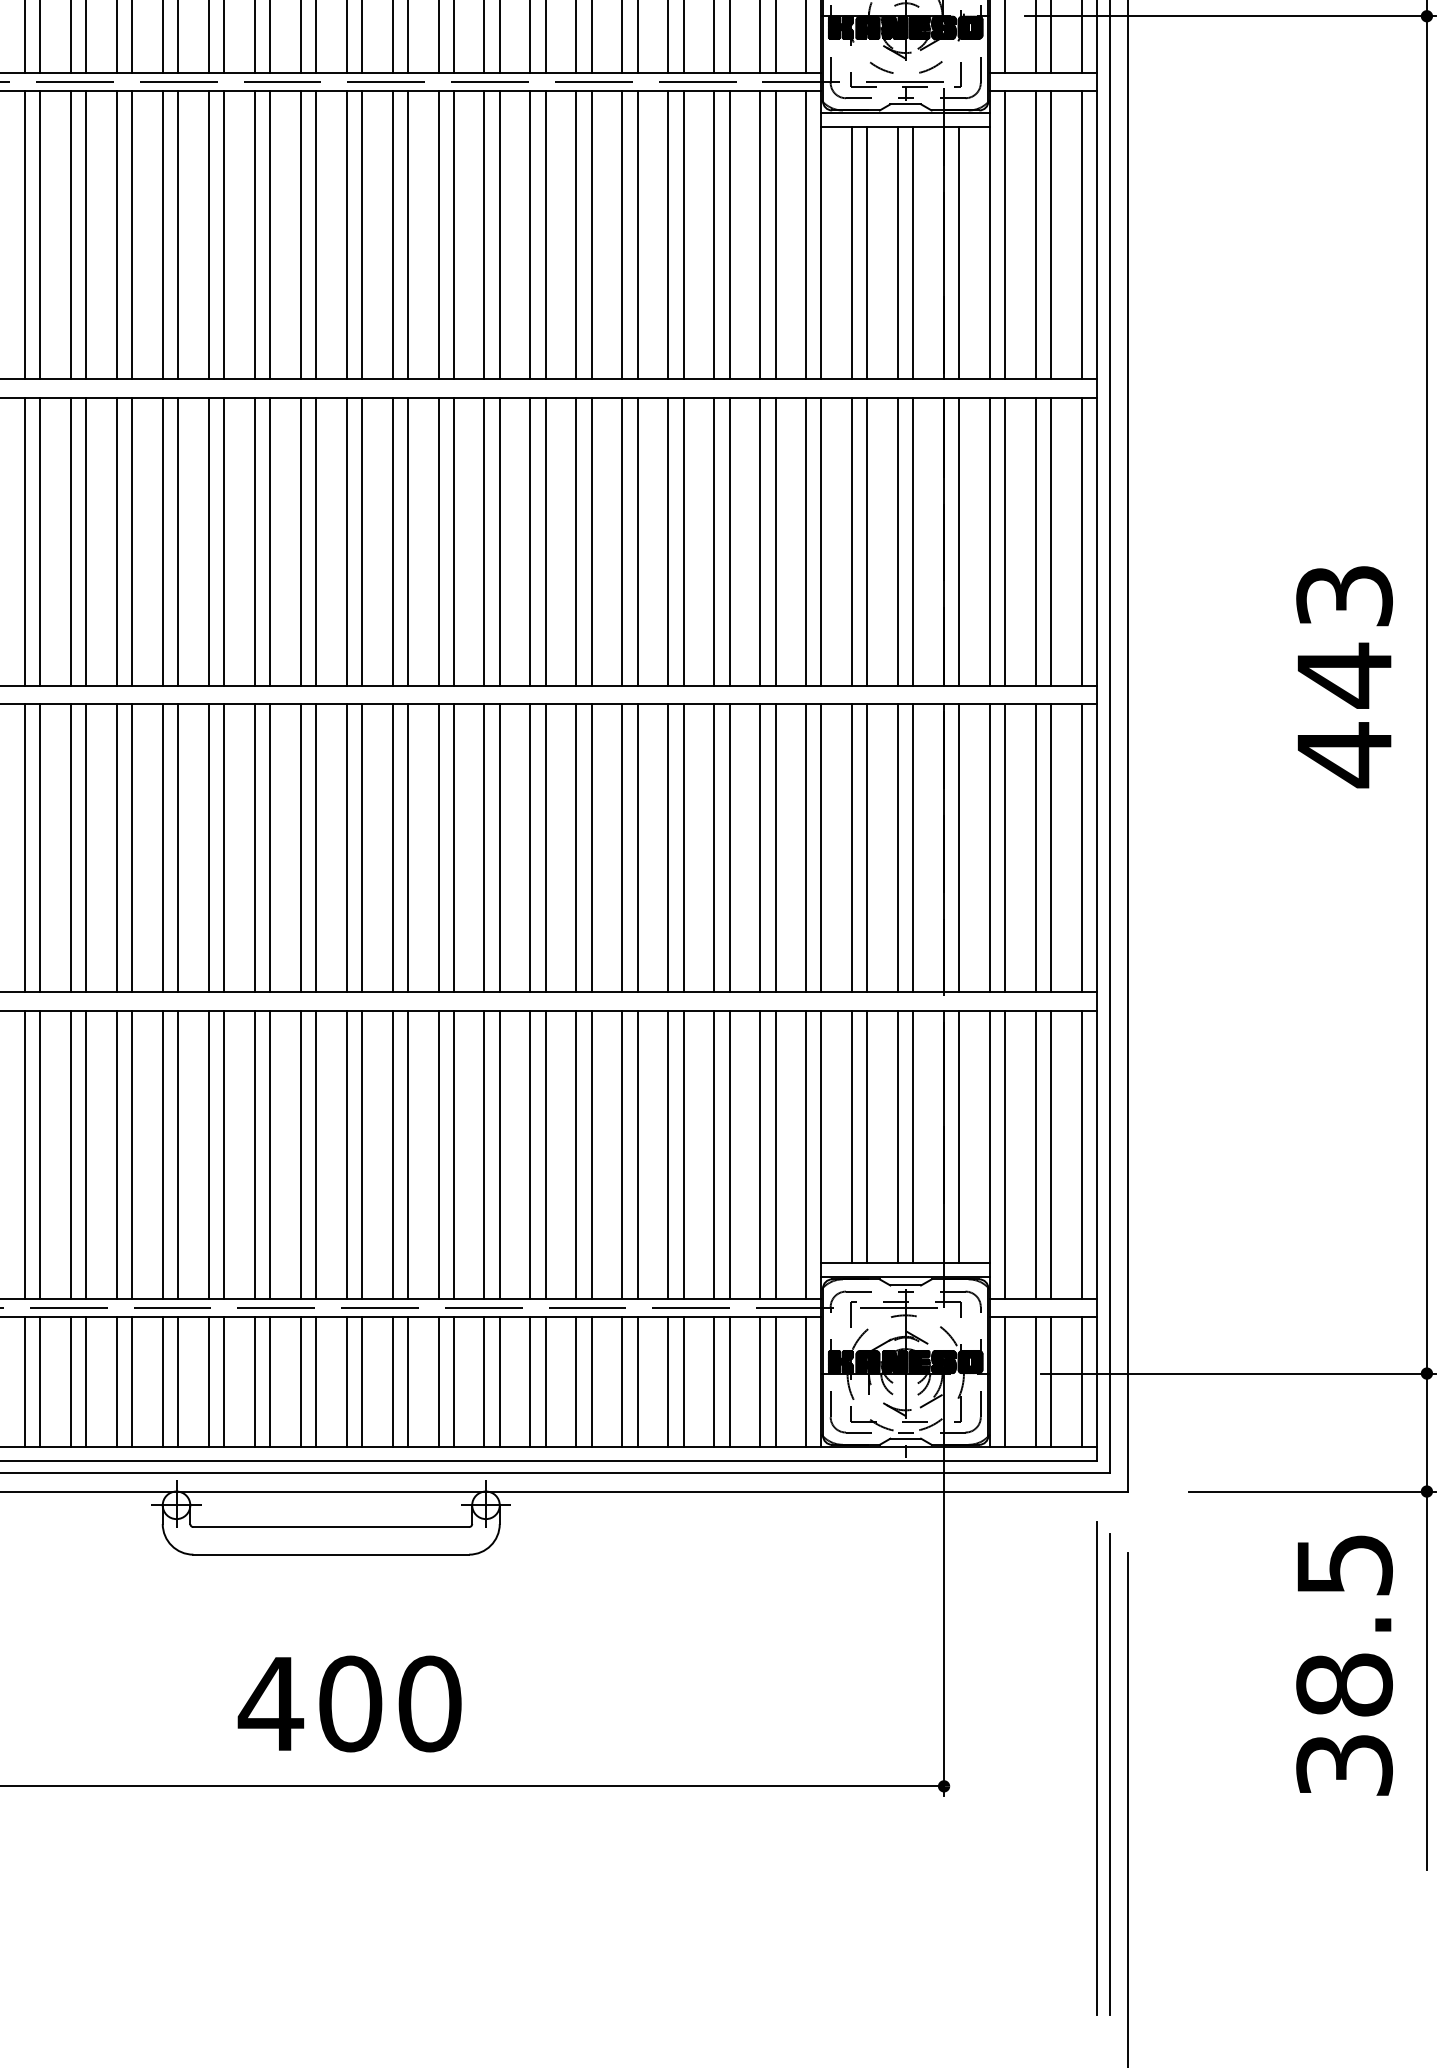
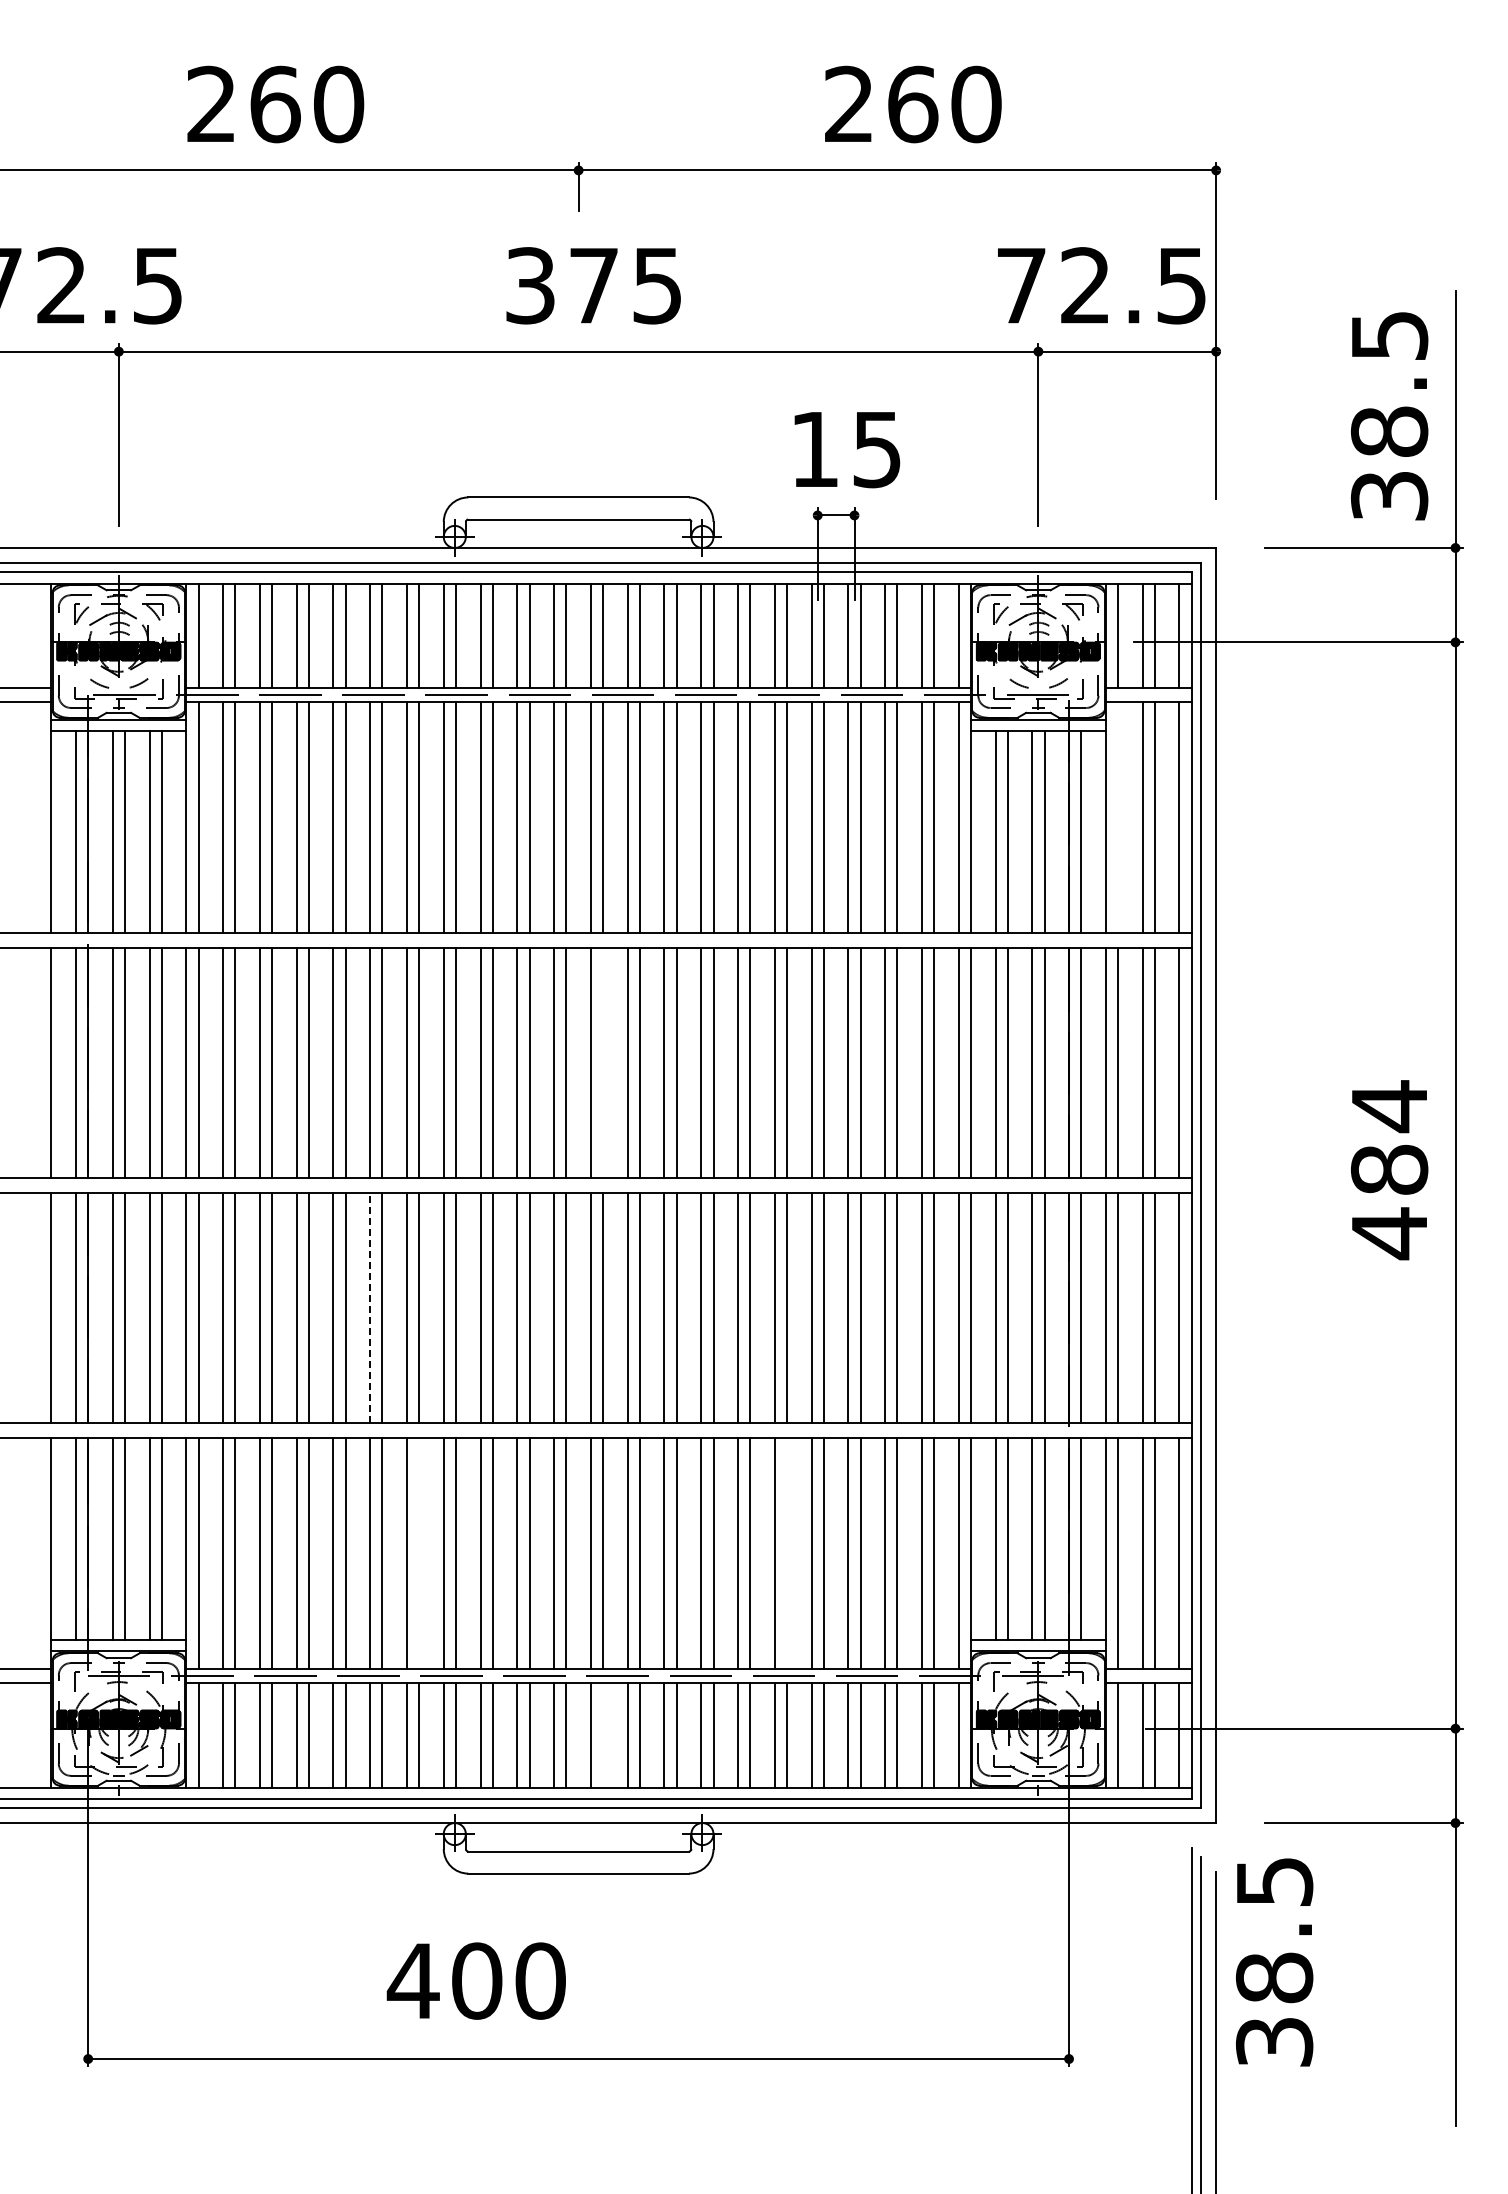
line: (1005, 235) -> (1118, 817), removed
line: (362, 541) -> (603, 1062), removed
text: (1344, 636) -> (1389, 1138), 443 -> 484
line: (71, 847) -> (370, 1307), solid -> dashed
line: (132, 1154) -> (419, 1553), removed
line: (592, 1154) -> (787, 1553), removed
line: (362, 1382) -> (603, 1735), removed
text: (1344, 1665) -> (1274, 1962), moved
text: (348, 1703) -> (475, 1980), moved

